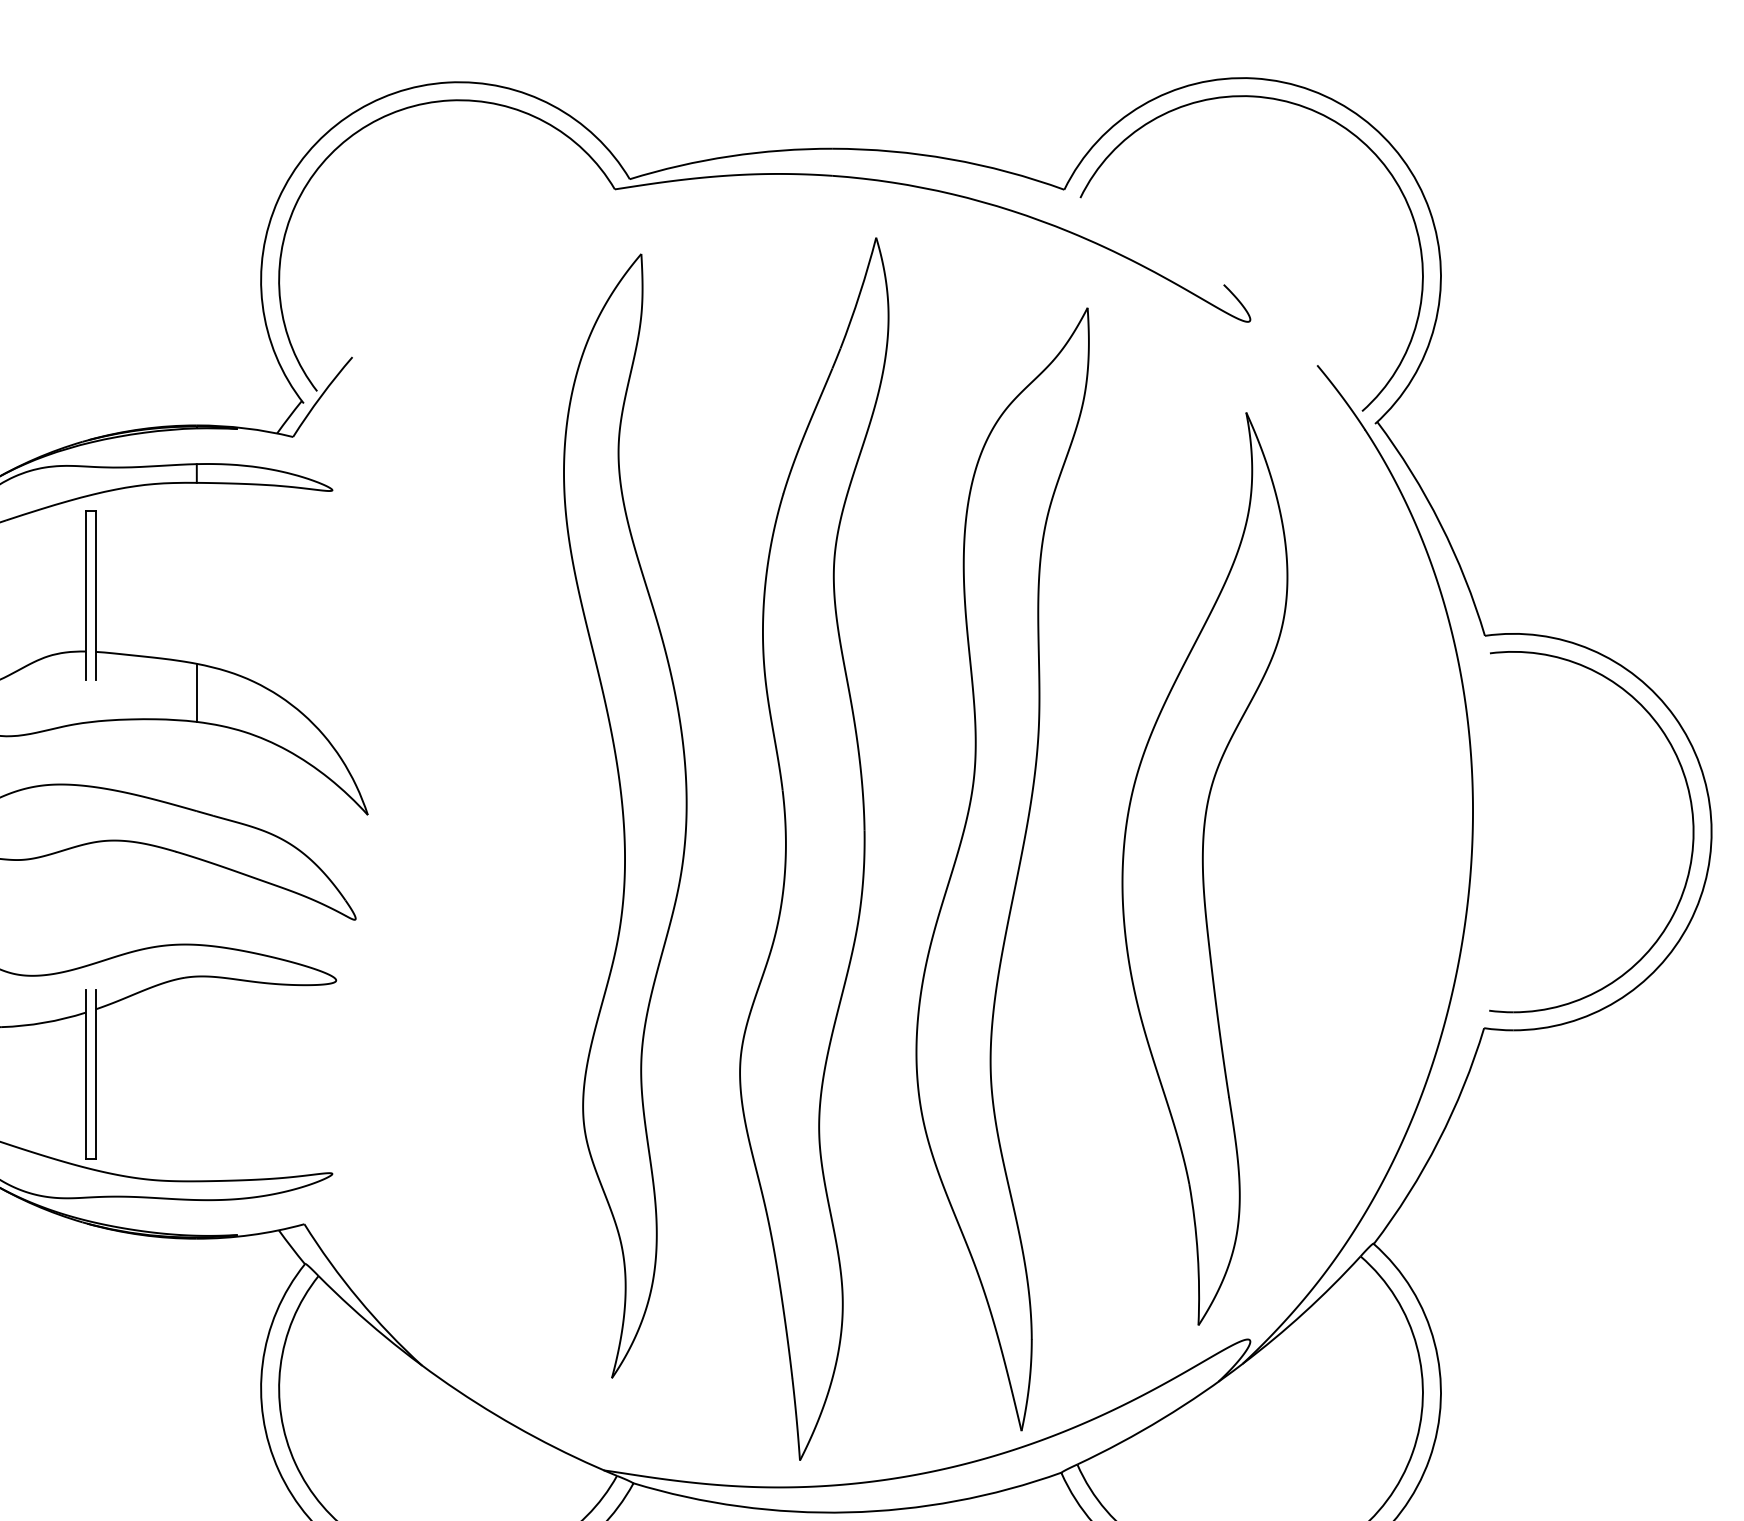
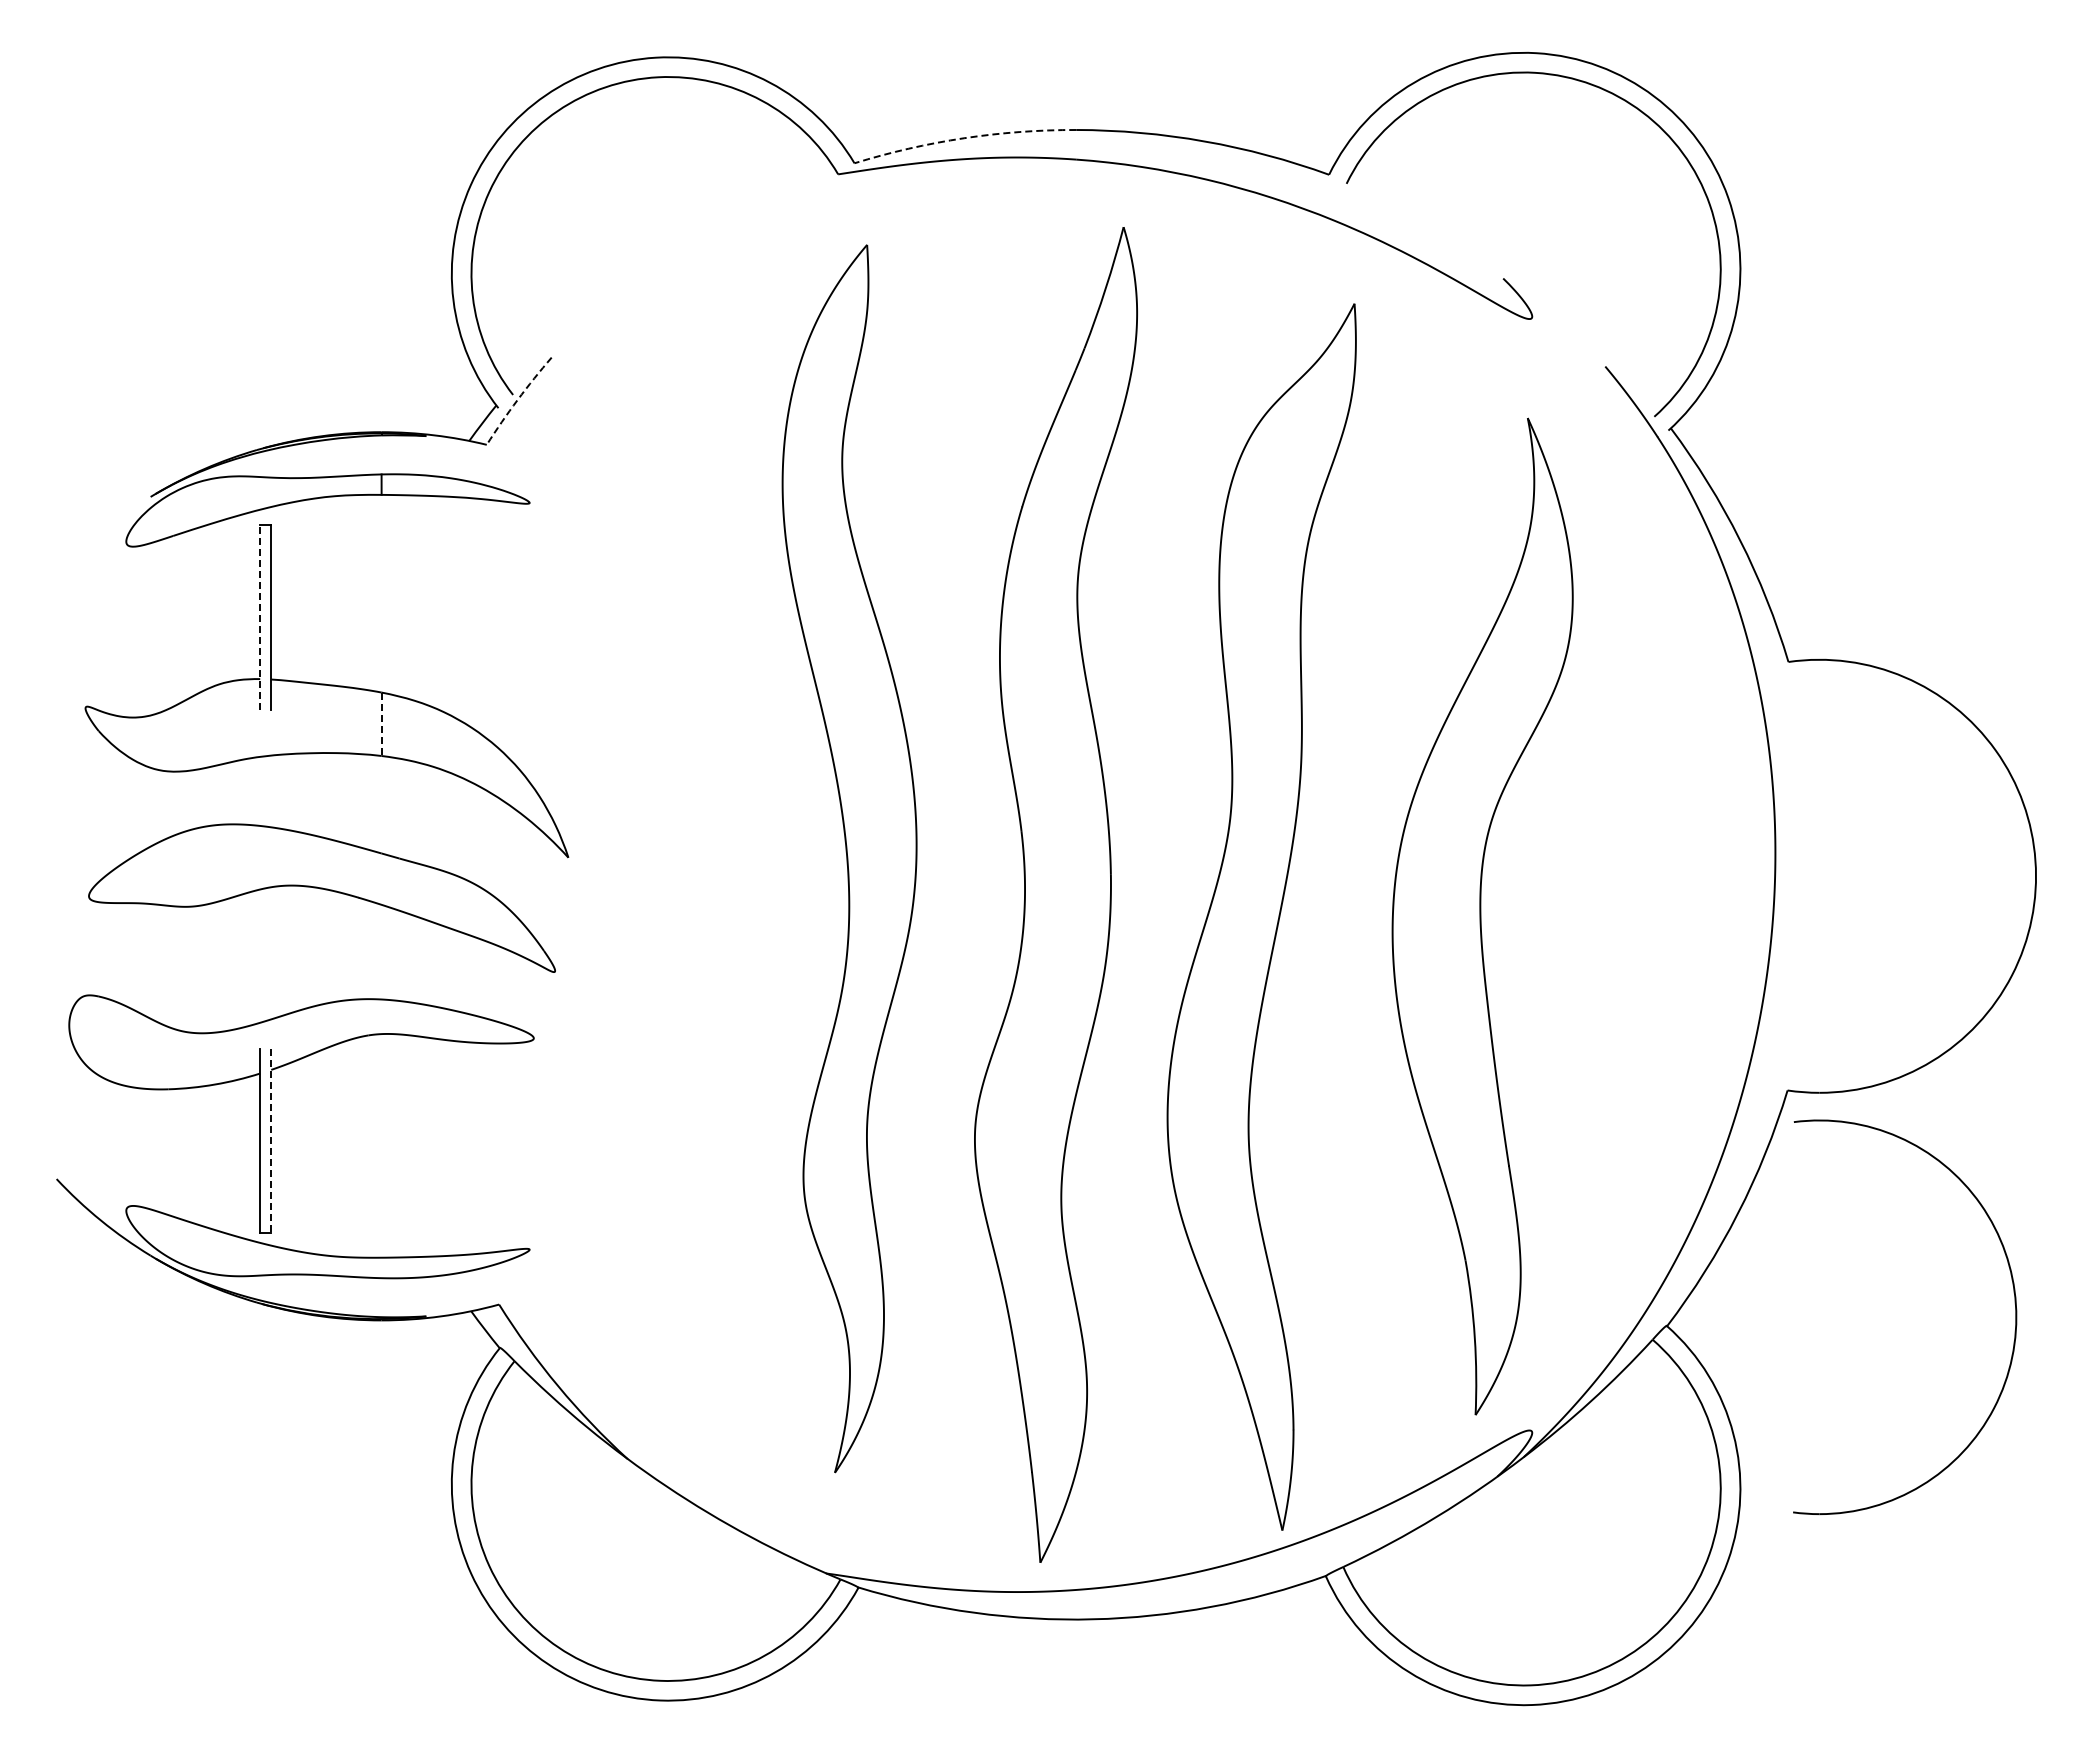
arc: (730, 156) -> (964, 138), solid -> dashed
arc: (321, 396) -> (517, 400), solid -> dashed
line: (85, 595) -> (260, 617), solid -> dashed
line: (196, 693) -> (381, 724), solid -> dashed
part: (1691, 819) -> (2014, 1303), moved
line: (96, 1074) -> (271, 1141), solid -> dashed

